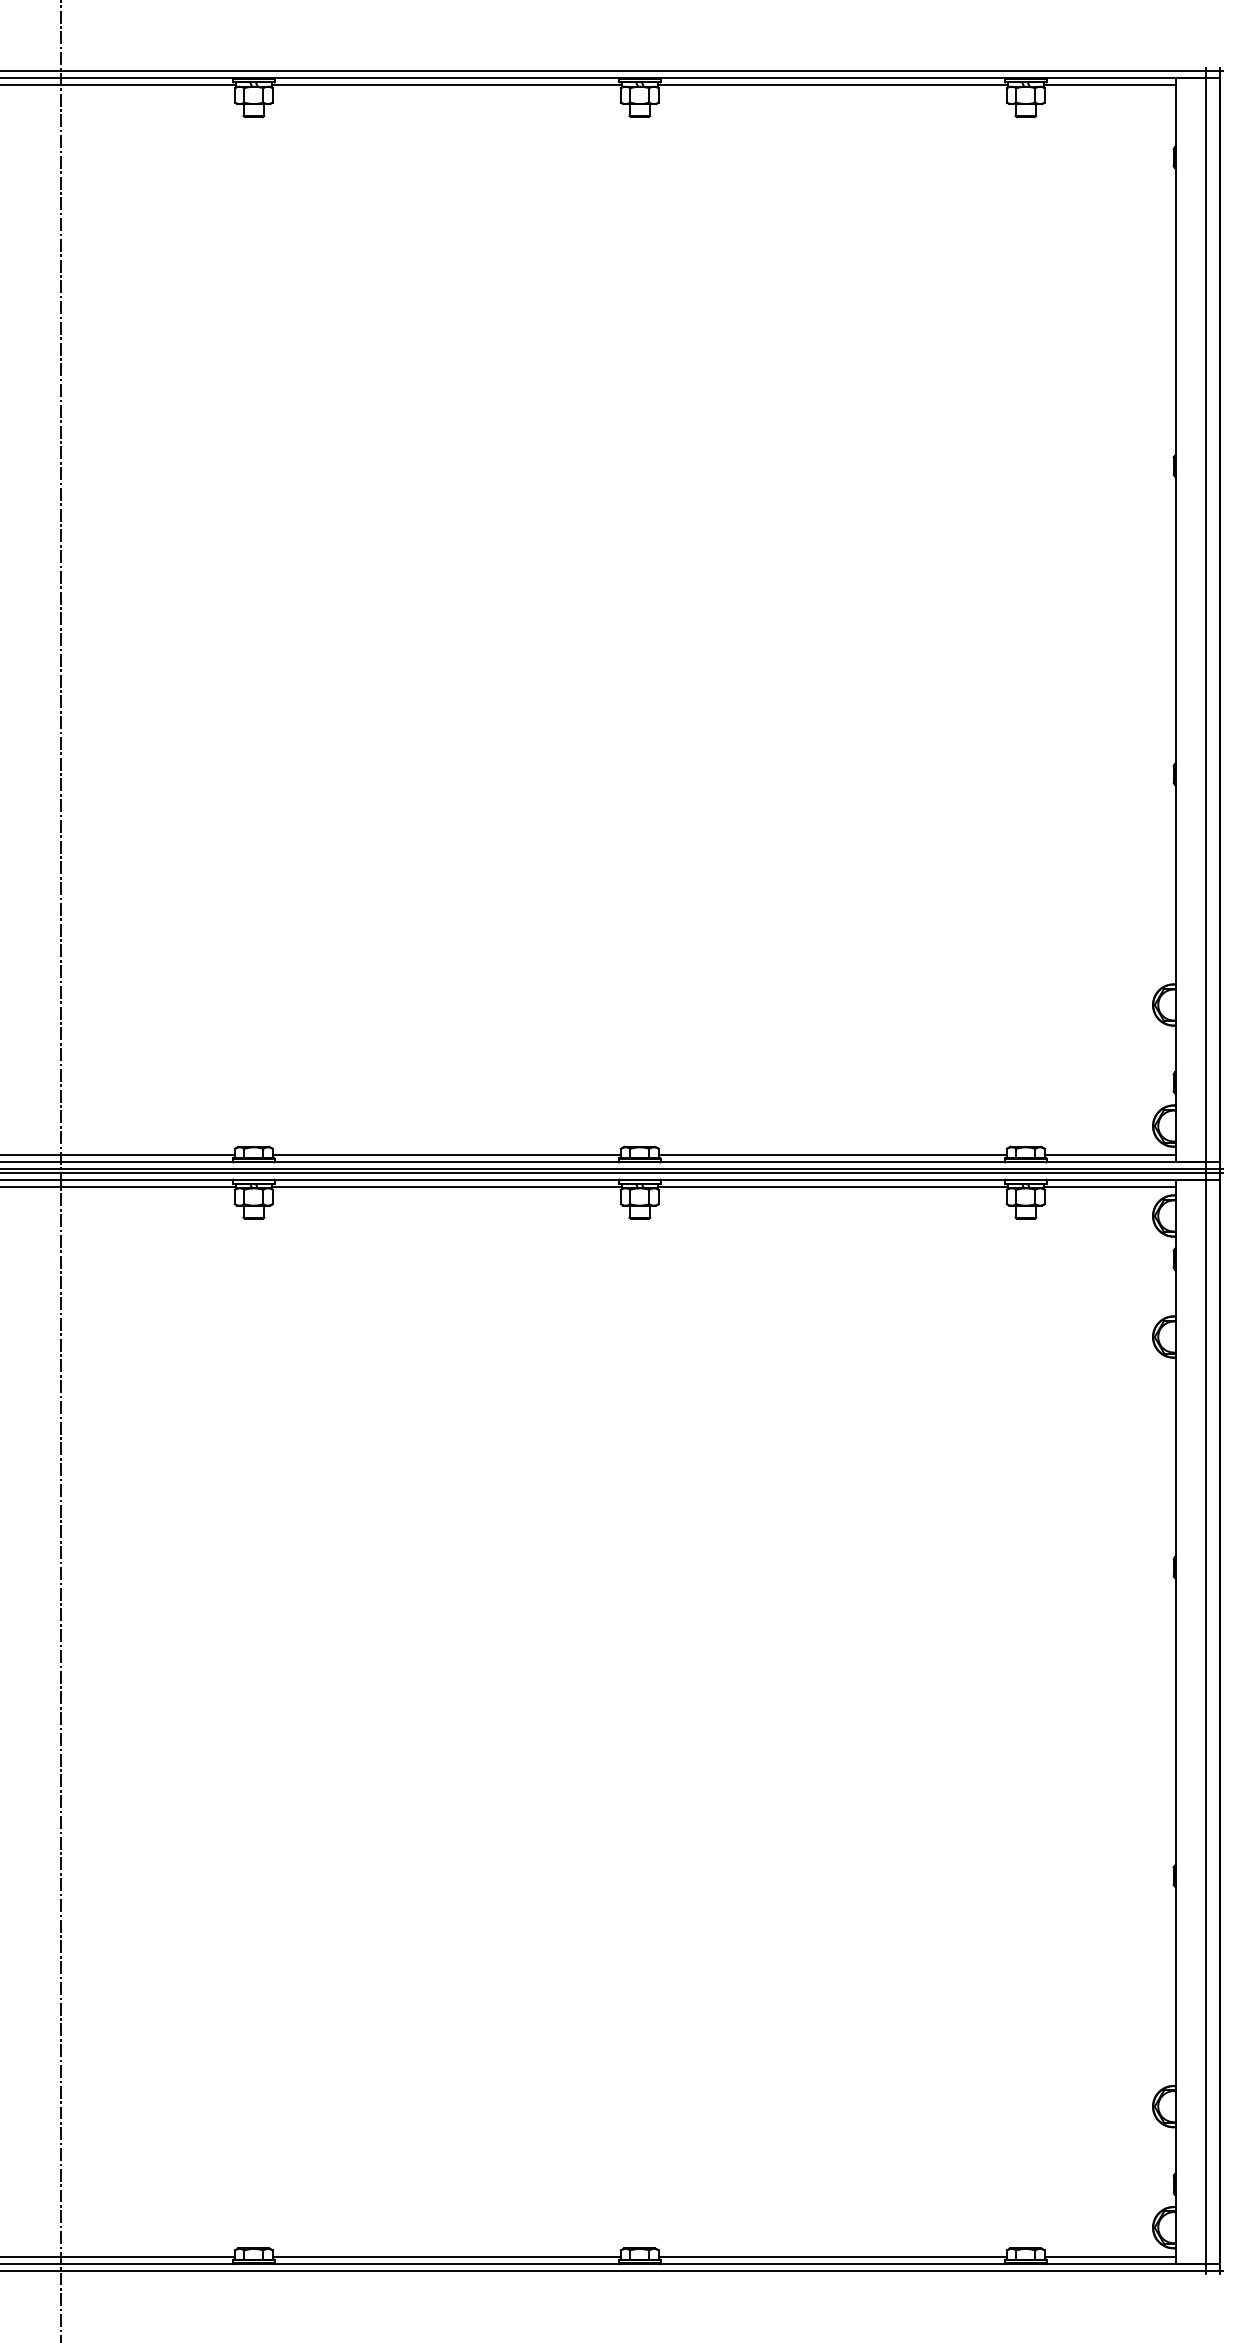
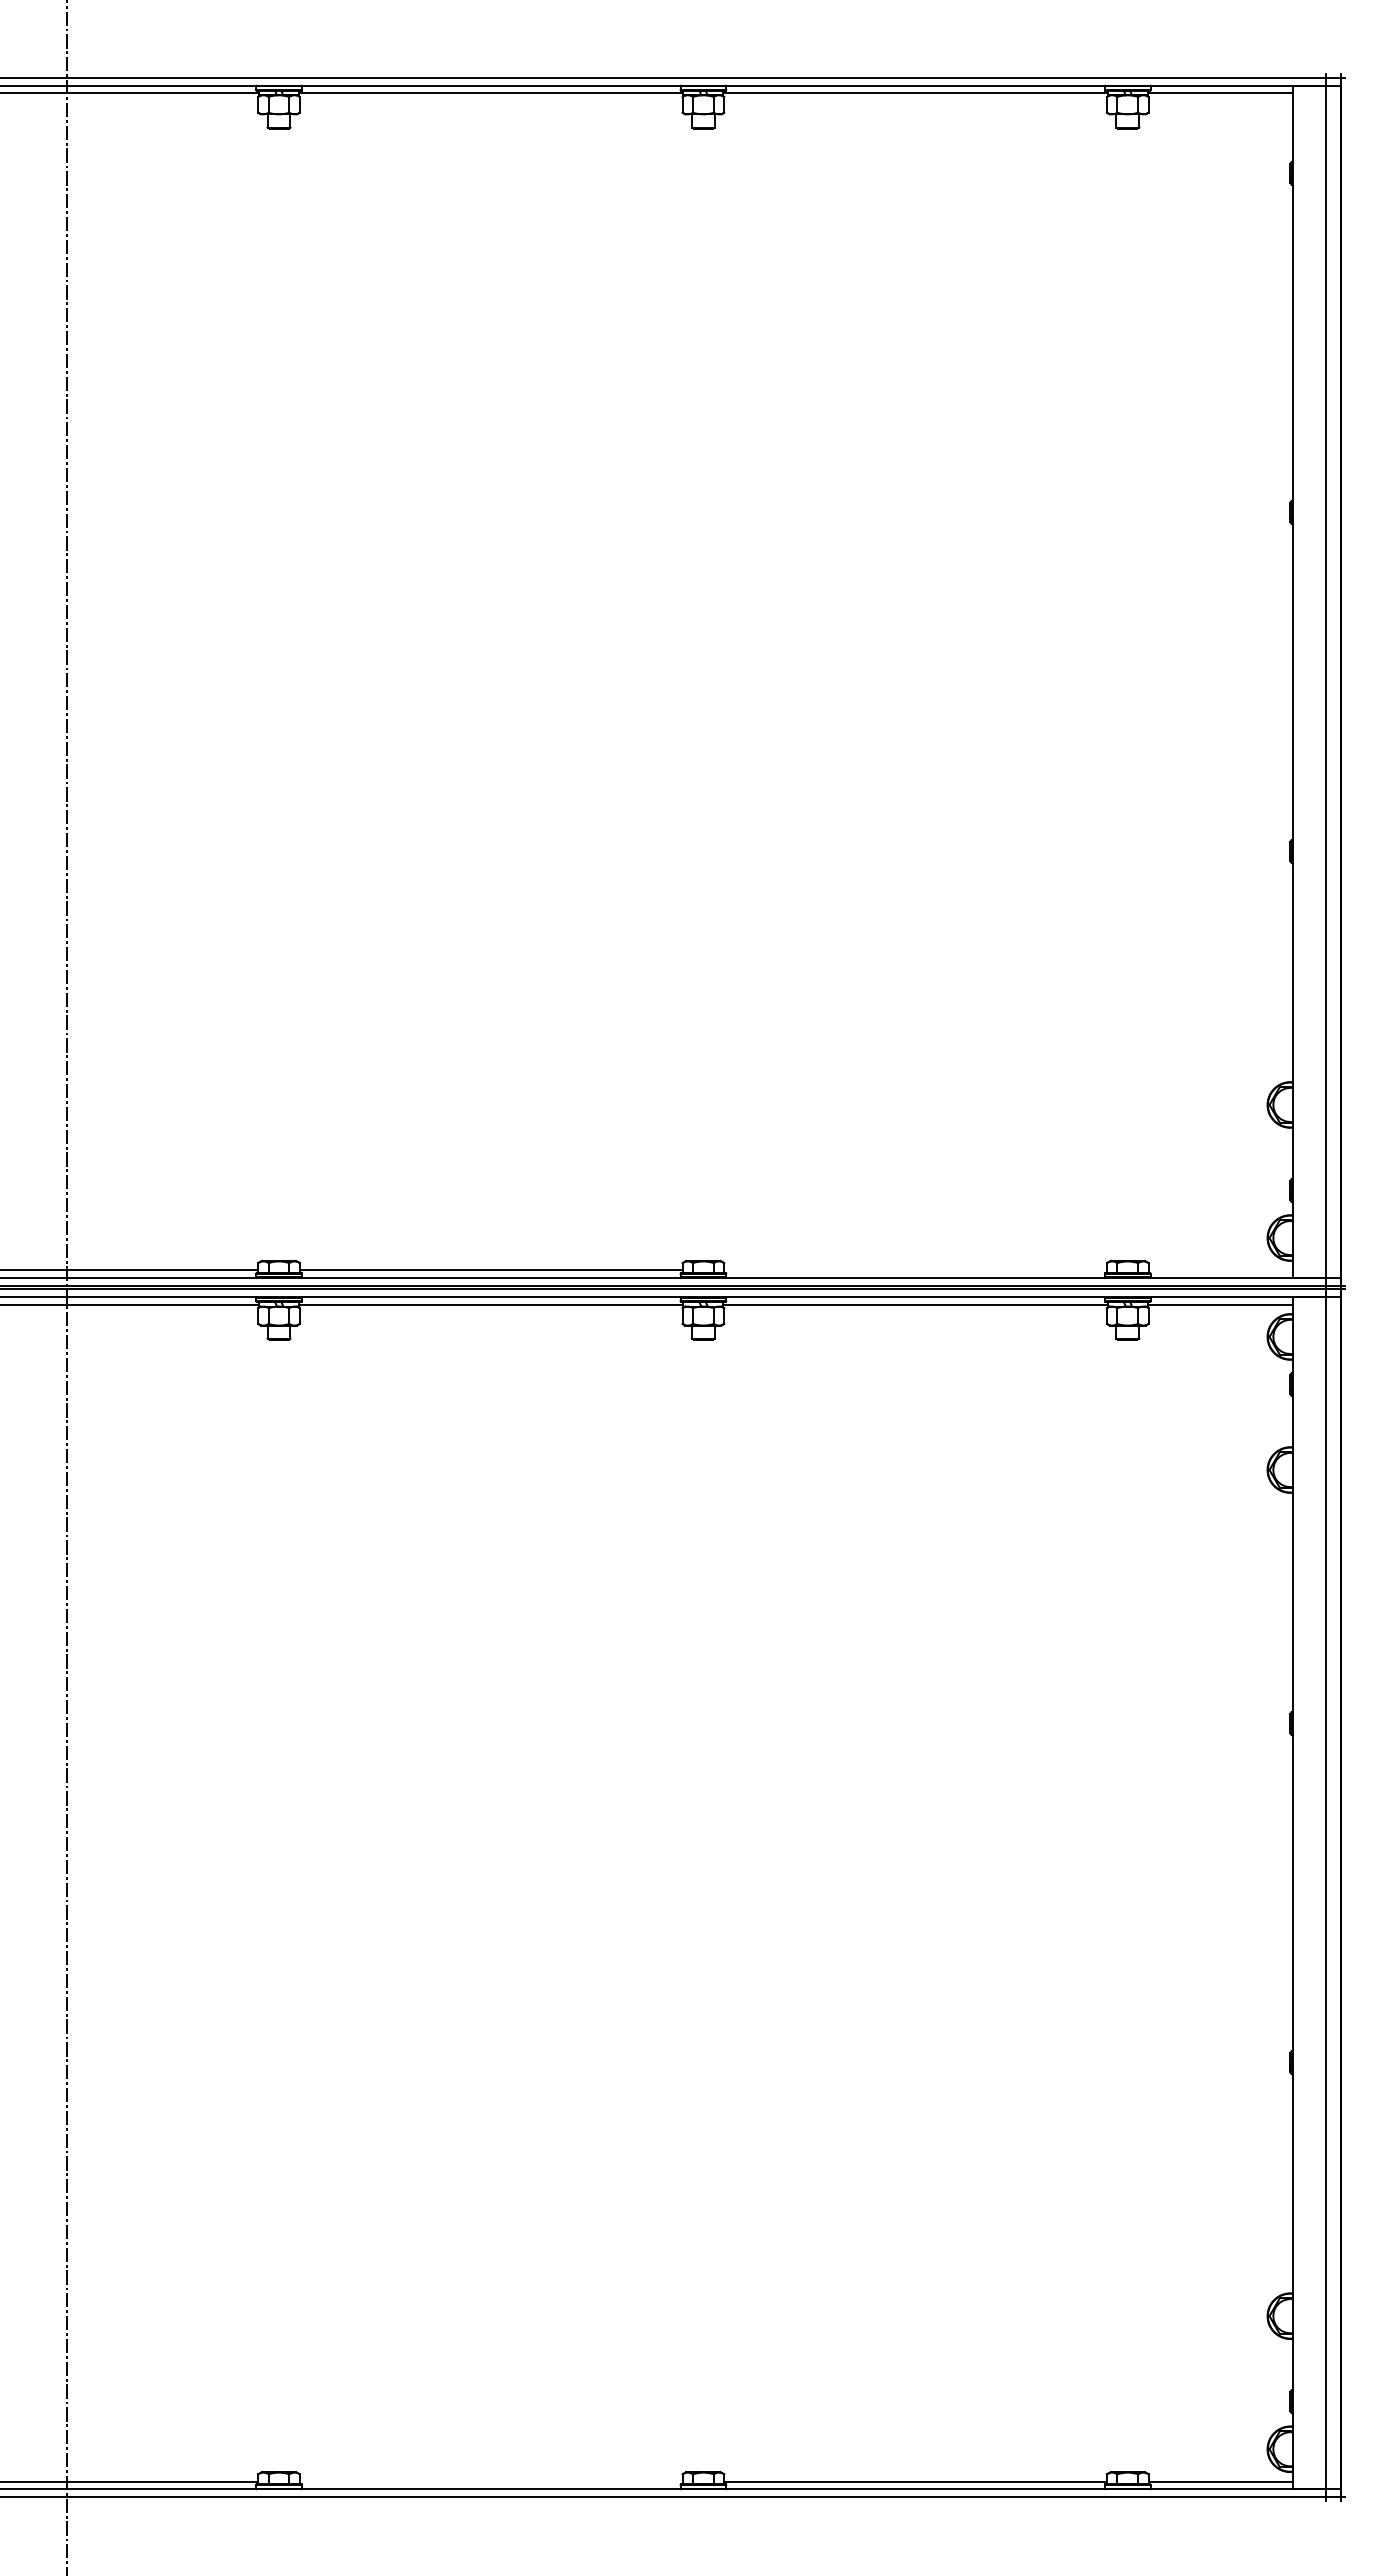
line: (832, 1155) -> (915, 1270), removed
line: (1110, 1155) -> (1220, 1270), removed
line: (446, 2256) -> (490, 2481), removed

